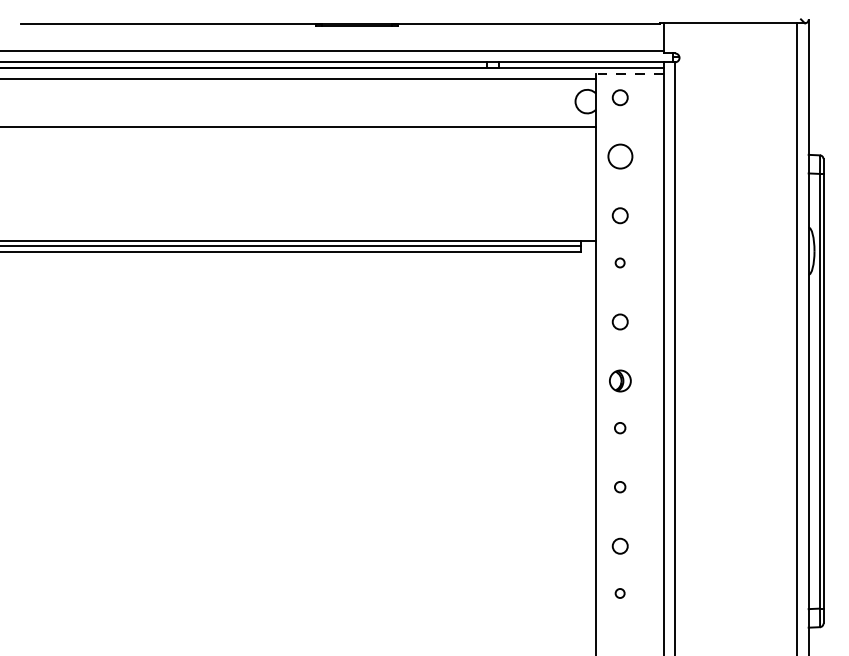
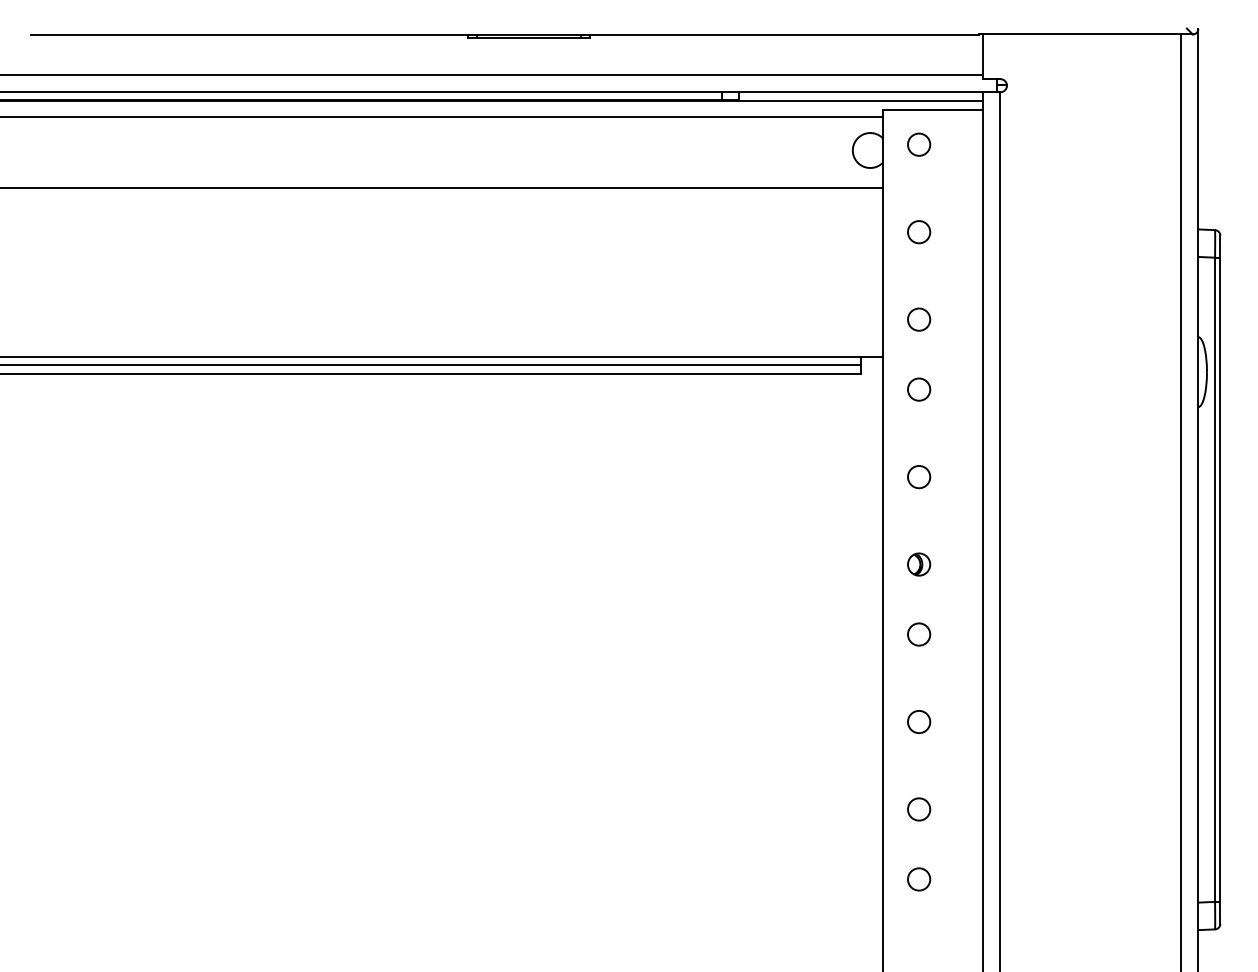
line: (629, 74) -> (932, 110), dashed -> solid
circle: (619, 156) -> (917, 231), size x0.62
circle: (619, 262) -> (917, 388), size x1.67
part: (619, 380) -> (917, 563), size x0.71
circle: (619, 427) -> (917, 633), size x1.43
circle: (619, 486) -> (917, 720), size x1.43
circle: (619, 593) -> (917, 879), size x1.67

